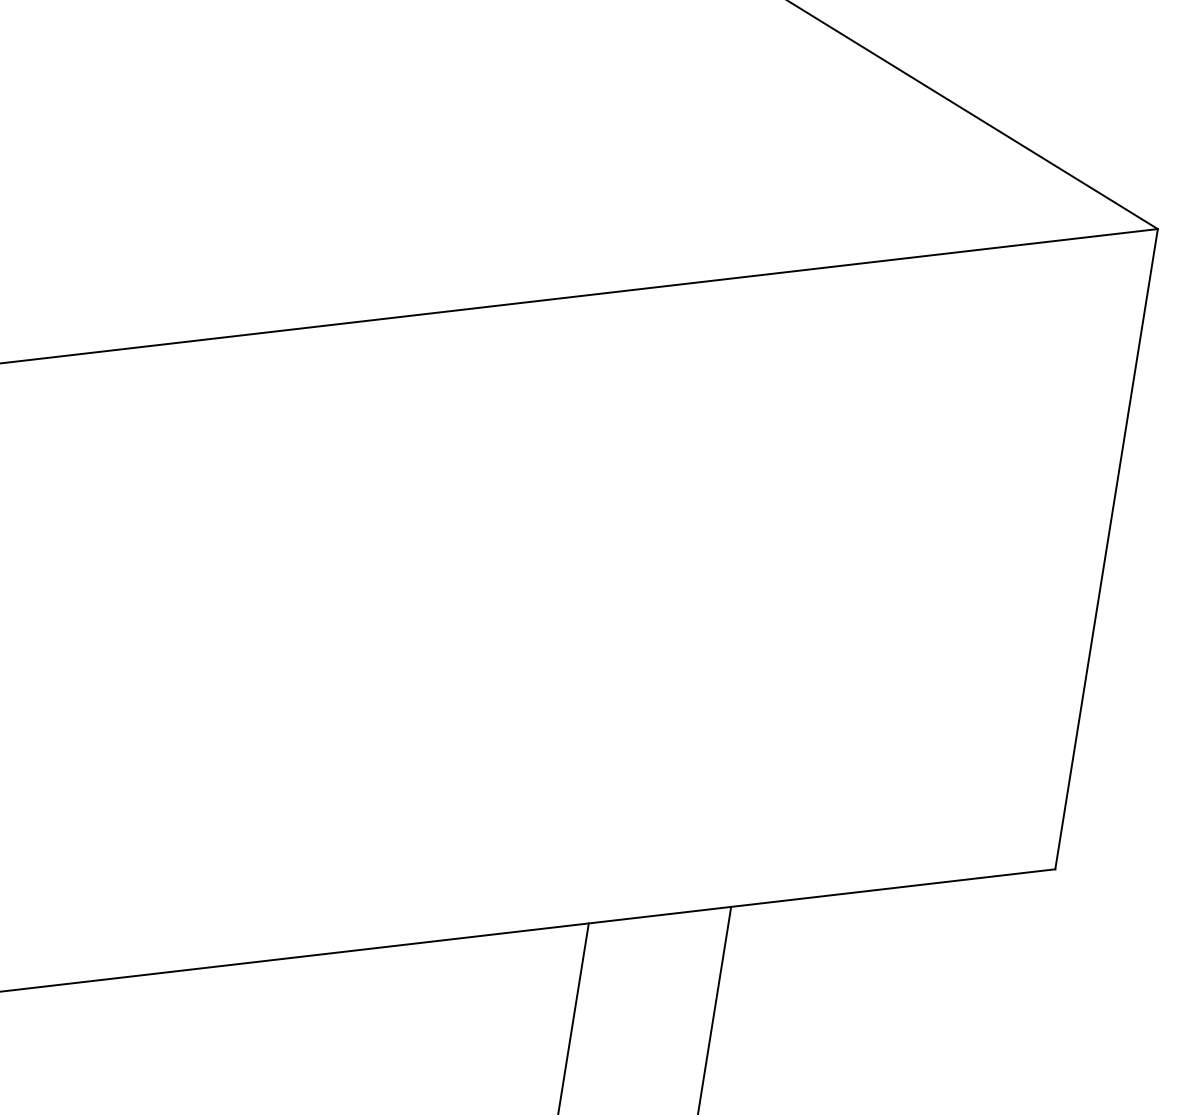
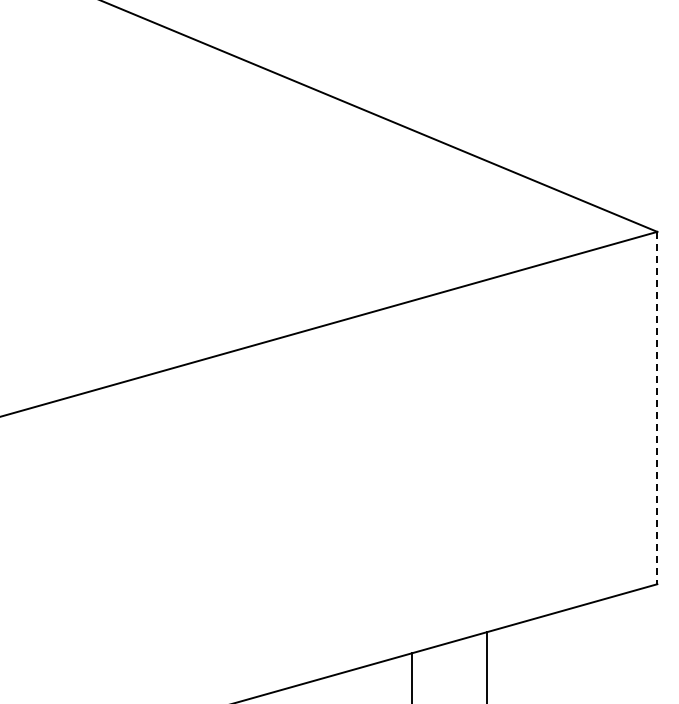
line: (1106, 550) -> (657, 408), solid -> dashed

